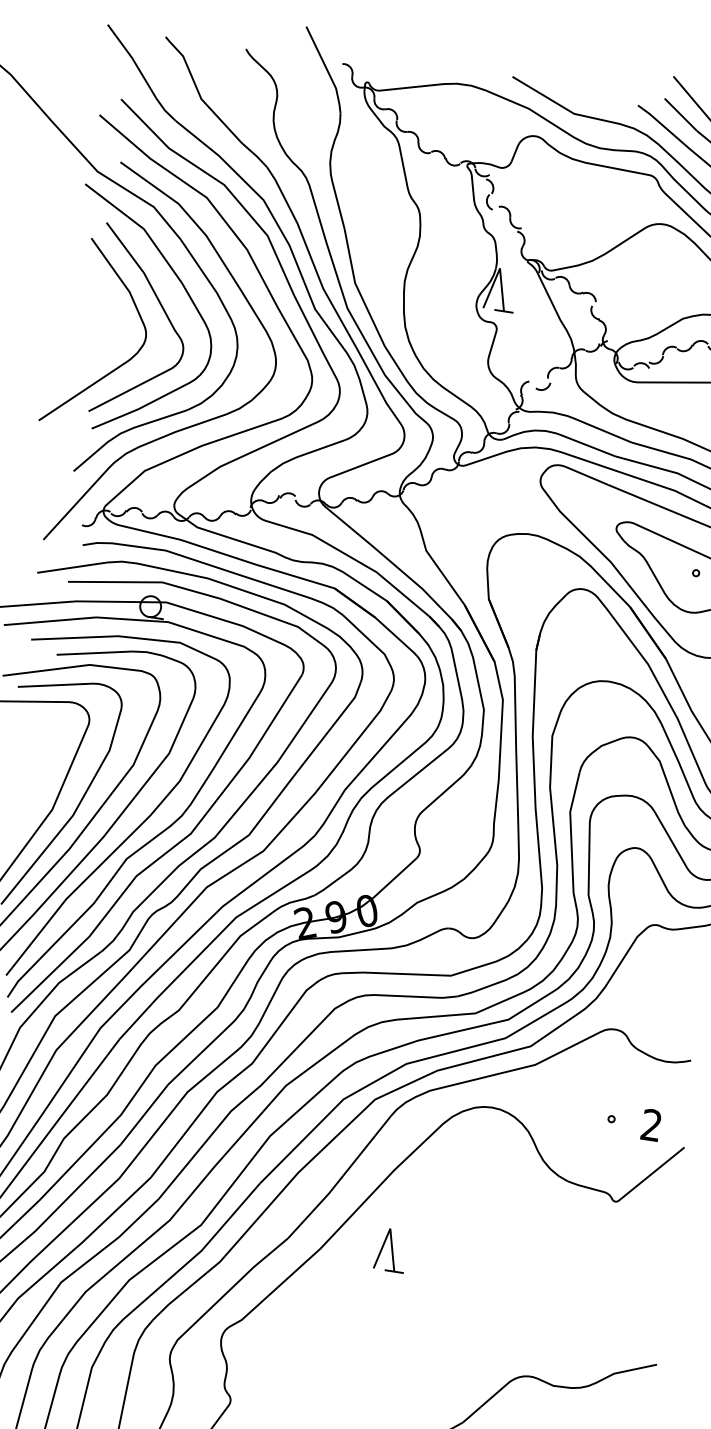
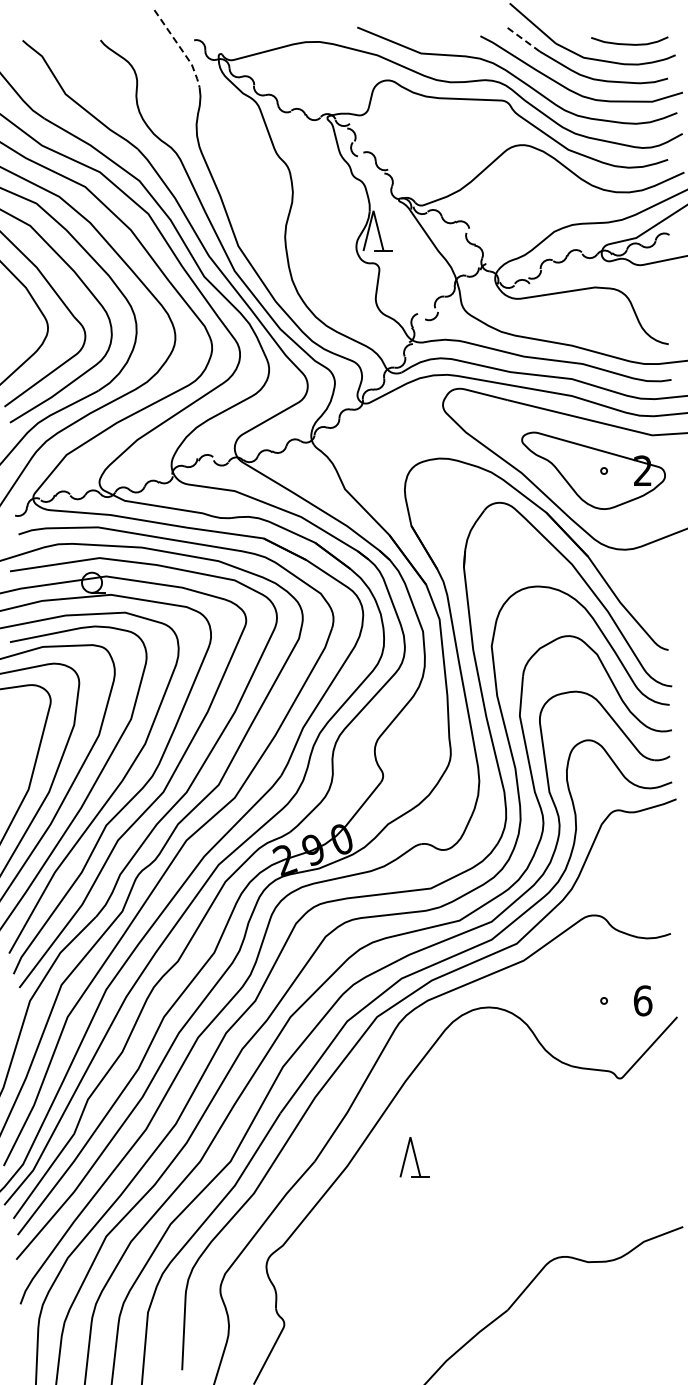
line: (328, 70) -> (181, 48), solid -> dashed
line: (681, 114) -> (522, 38), solid -> dashed
text: (651, 1124) -> (642, 1000), 2 -> 6

